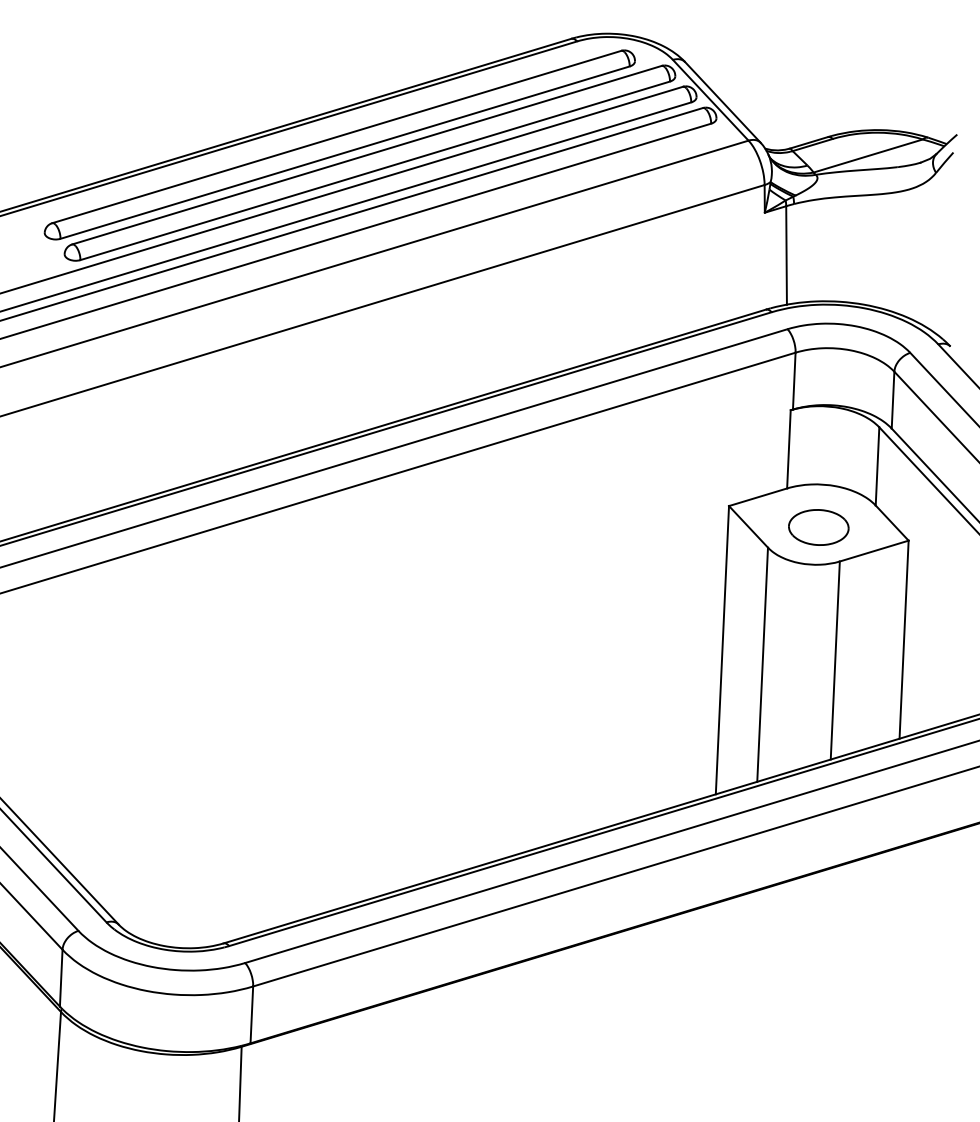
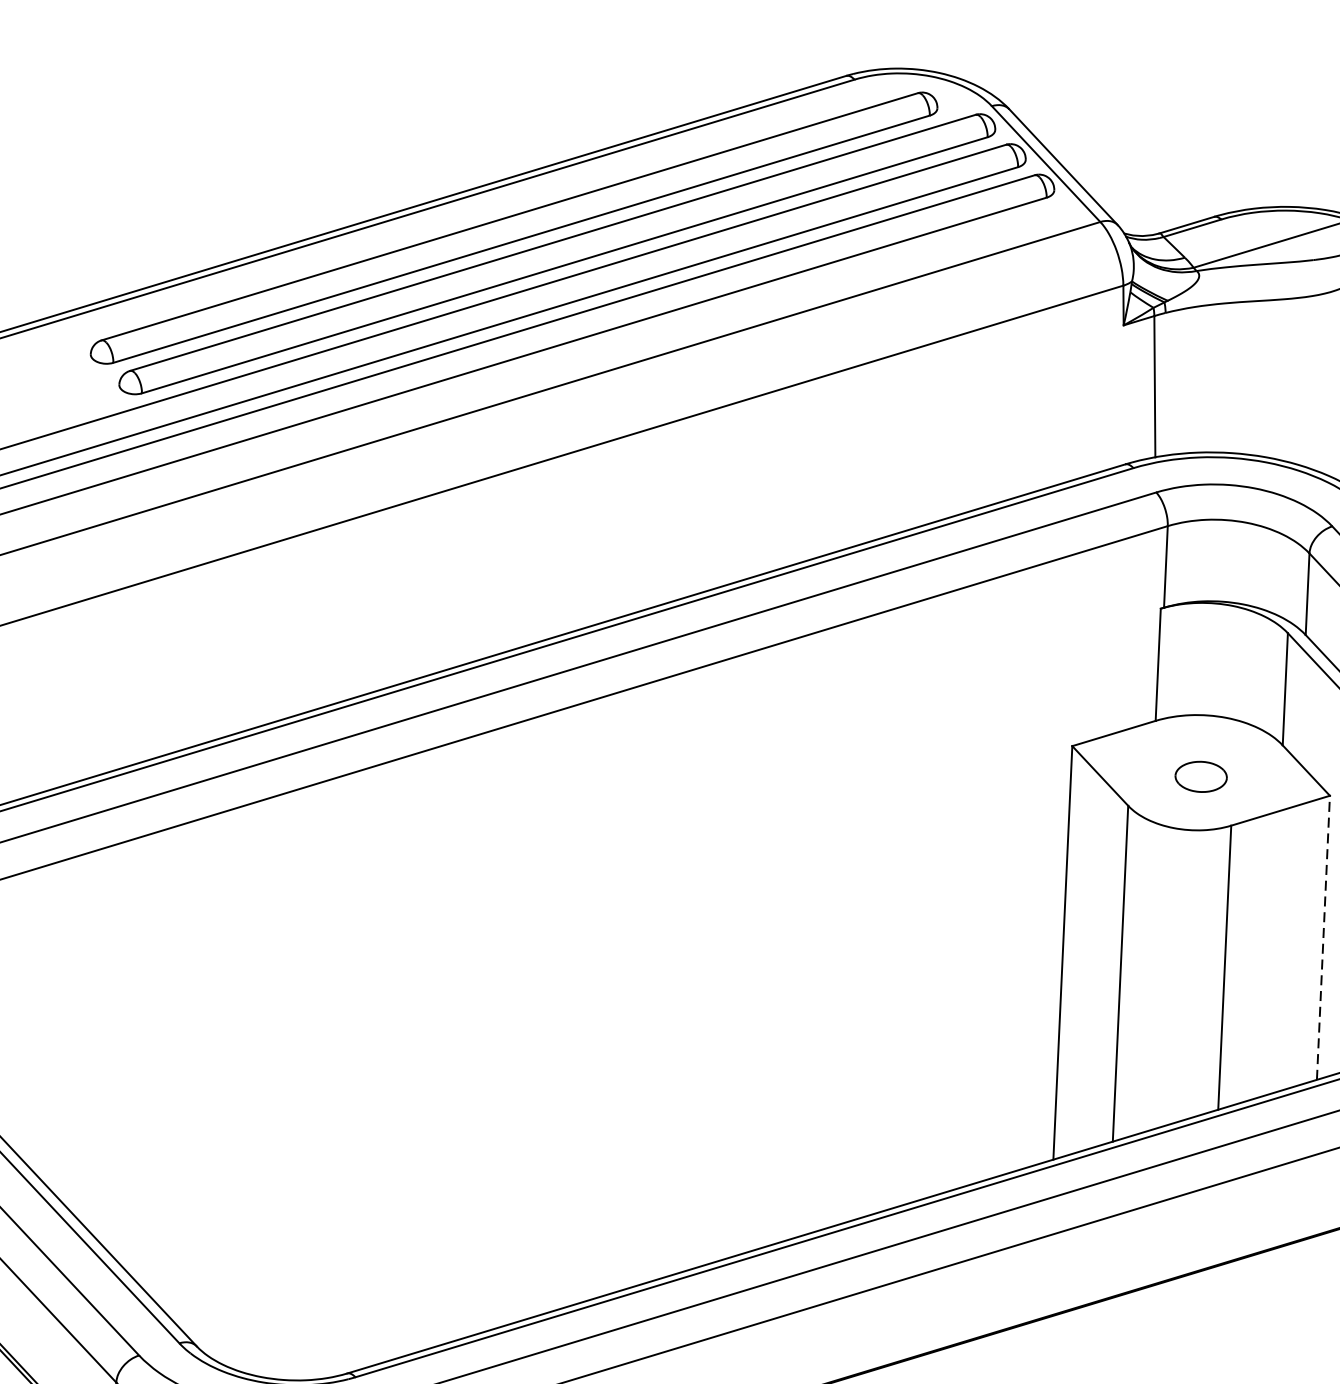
part: (818, 527) -> (1200, 776), size x0.6
line: (904, 639) -> (1324, 937), solid -> dashed

